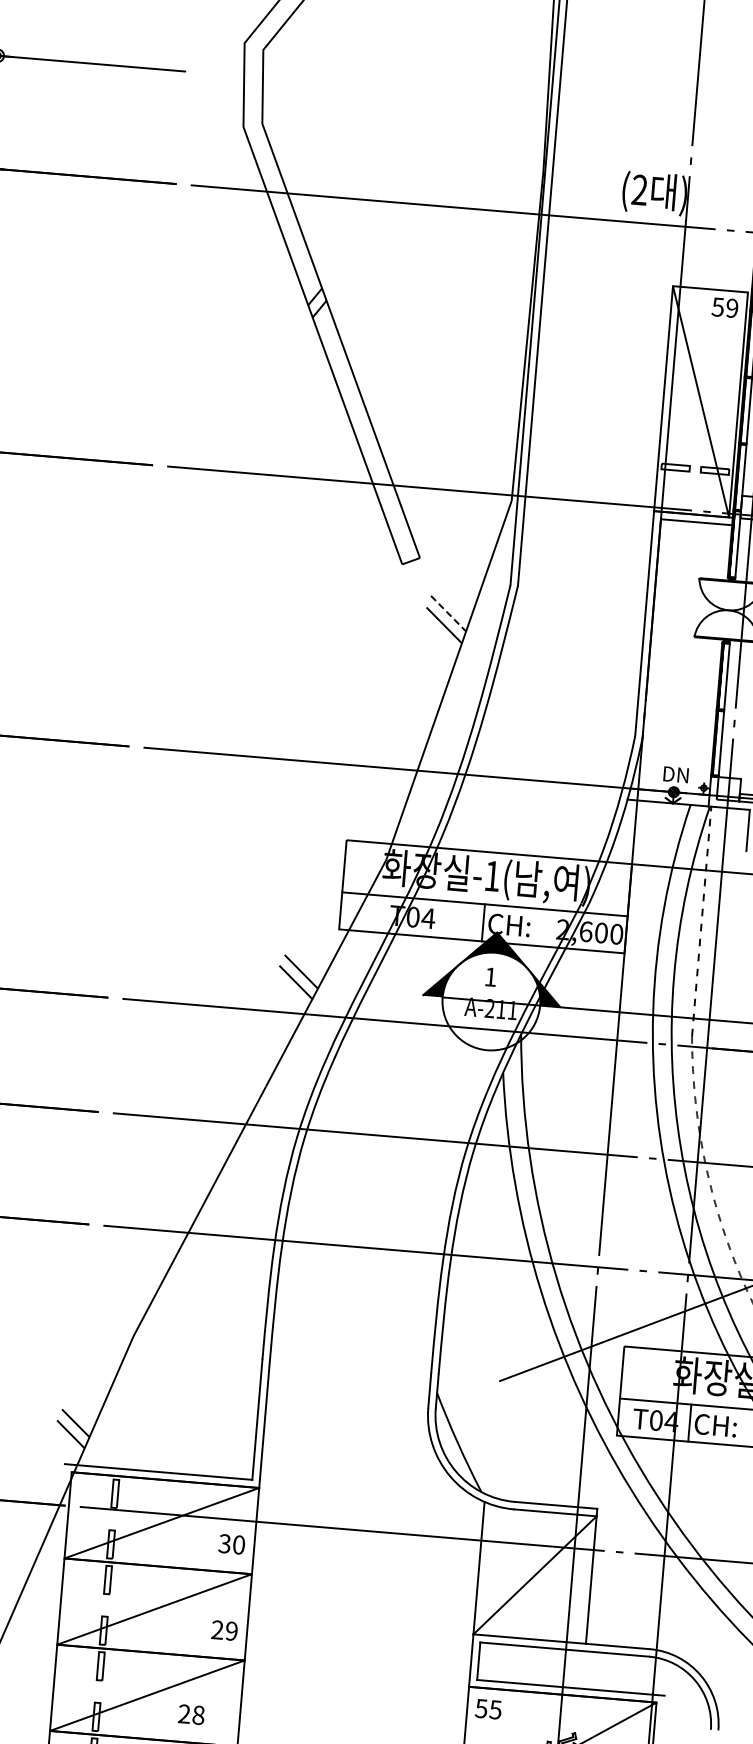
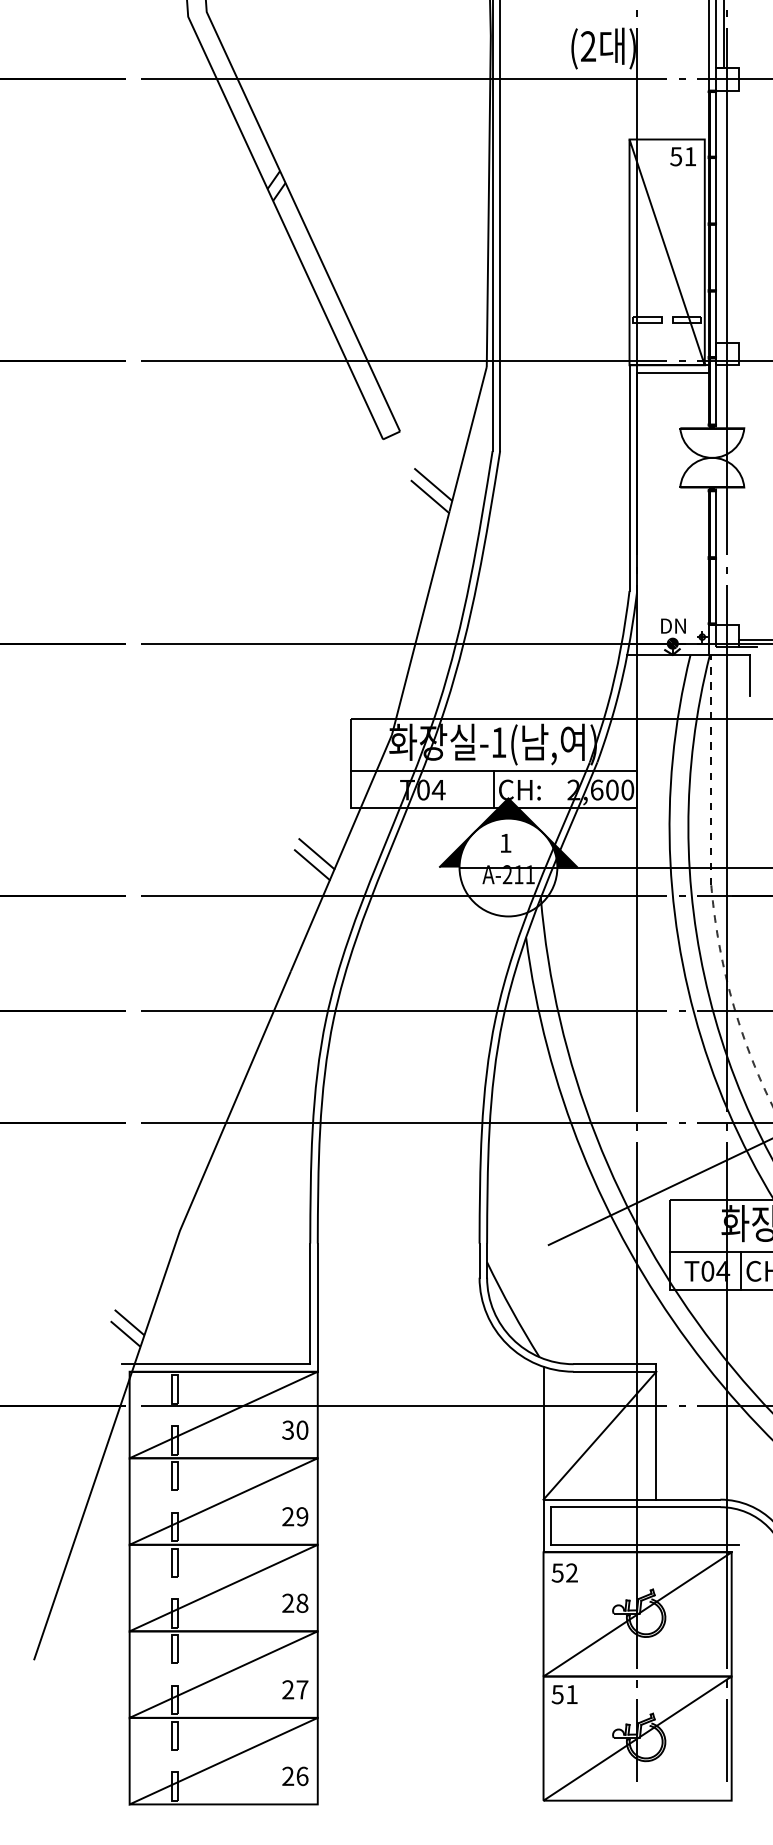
text: (732, 308) -> (690, 156), 59 -> 51
line: (448, 614) -> (433, 485), dashed -> solid
text: (495, 1709) -> (571, 1572), 55 -> 52
text: (191, 1713) -> (295, 1602), moved

